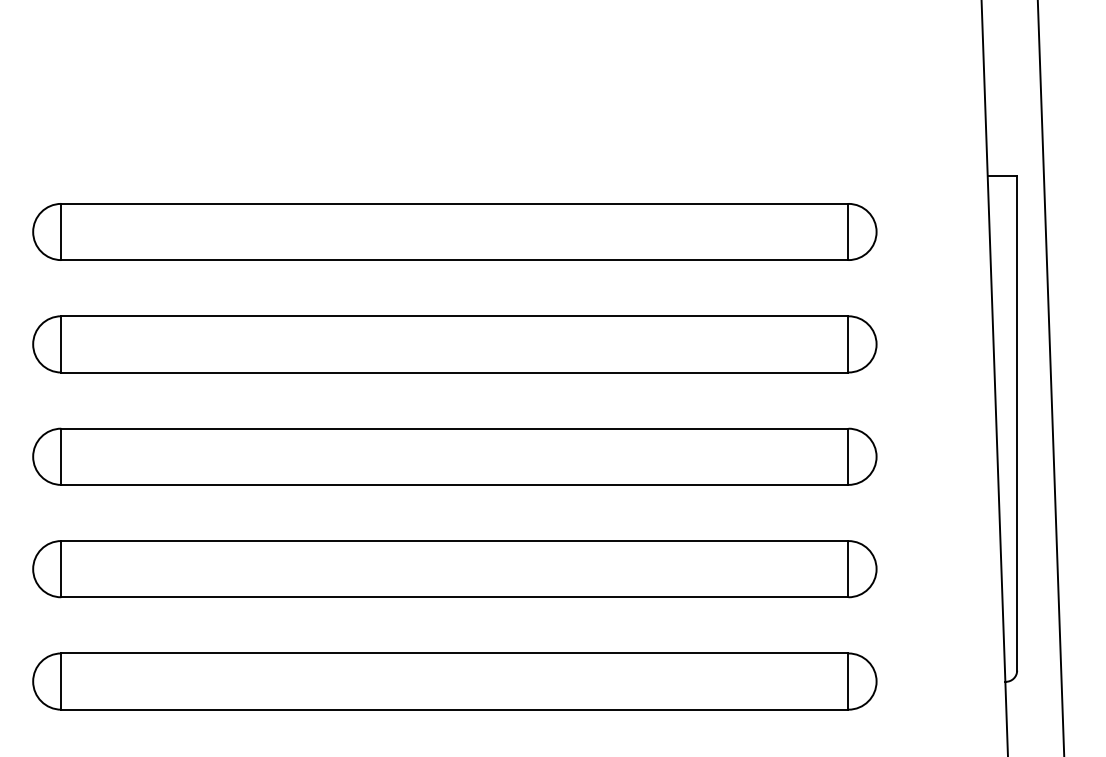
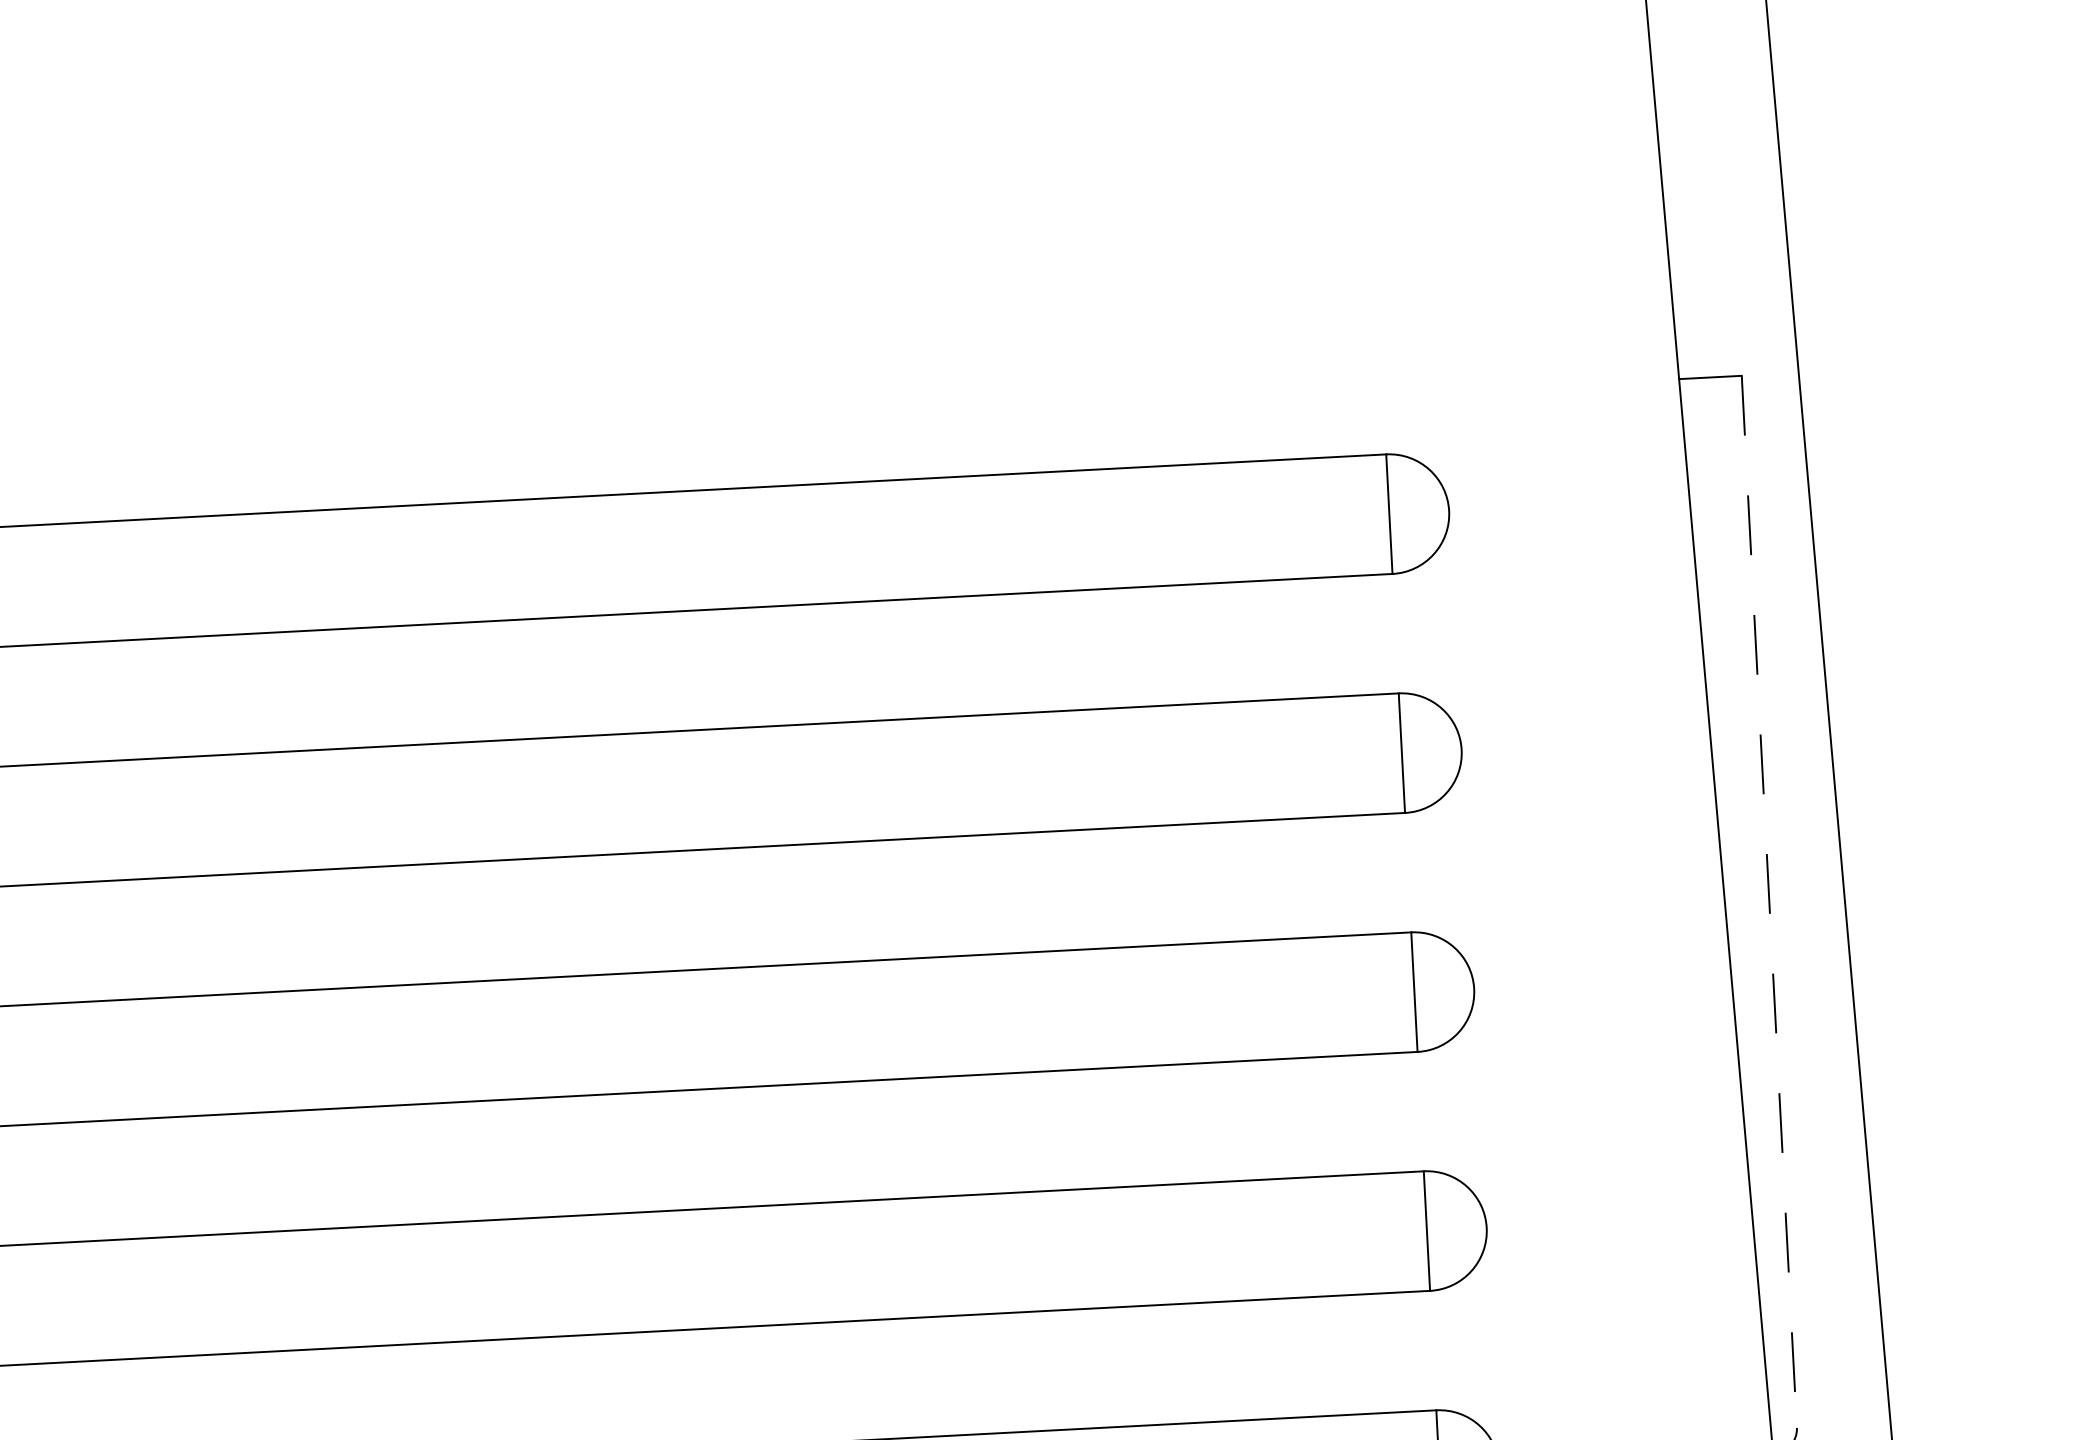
line: (1017, 423) -> (1770, 902), solid -> dashed

